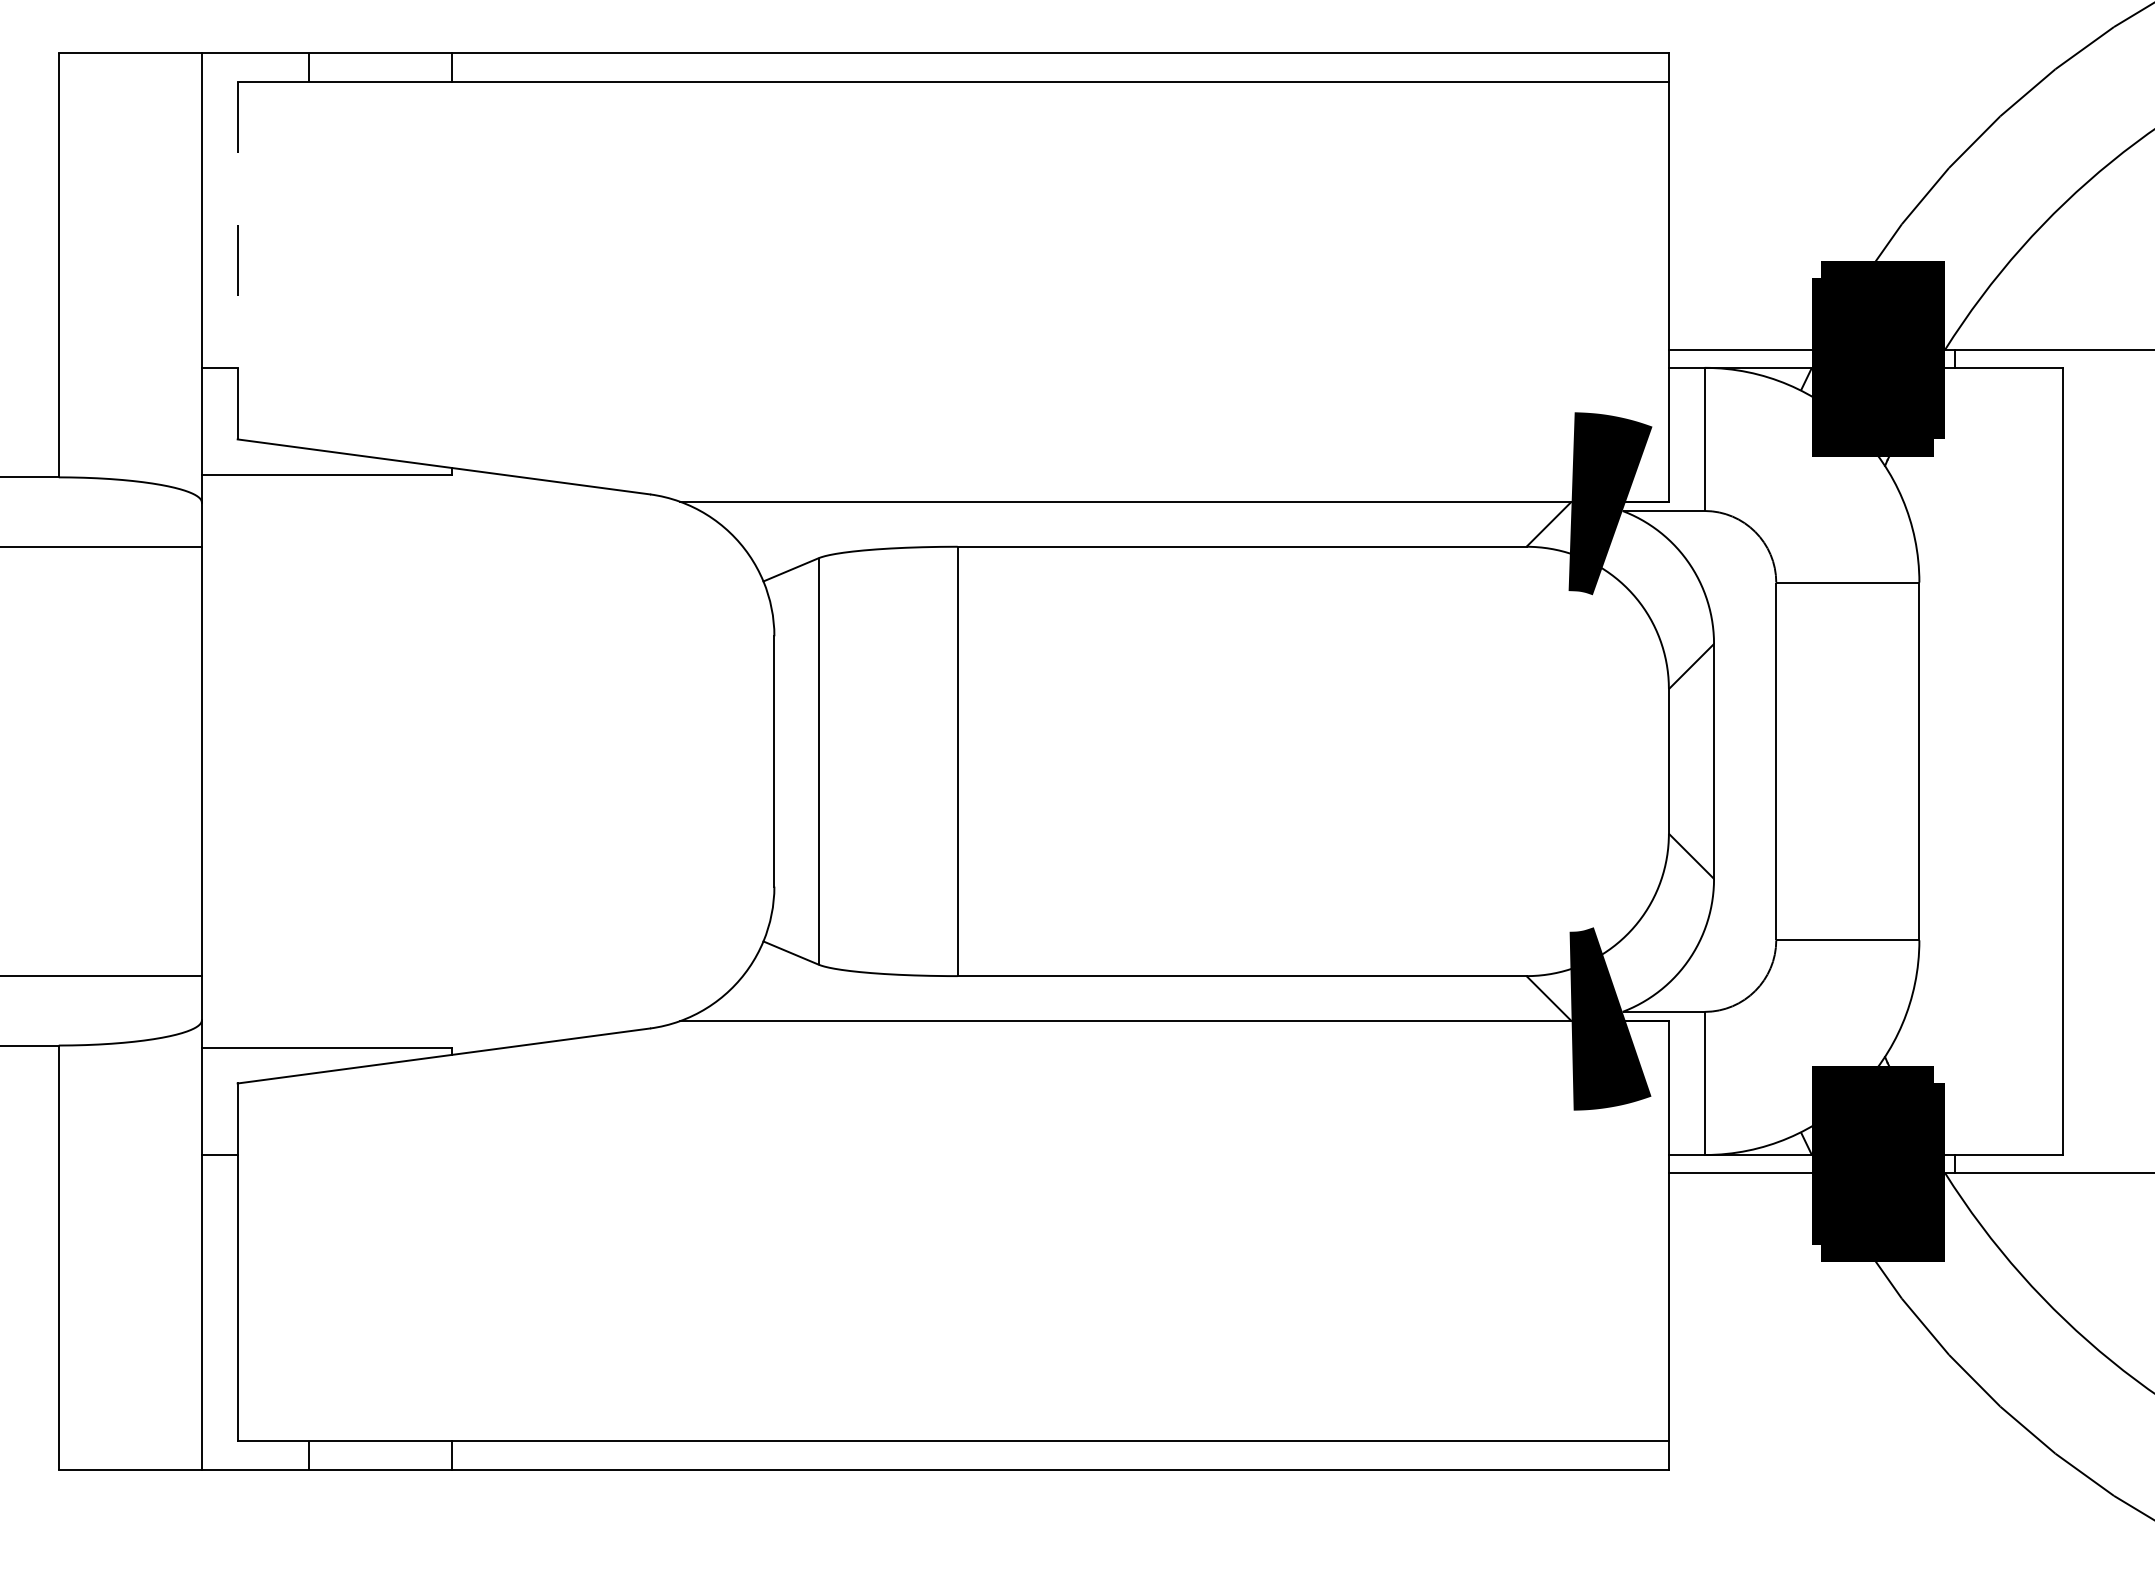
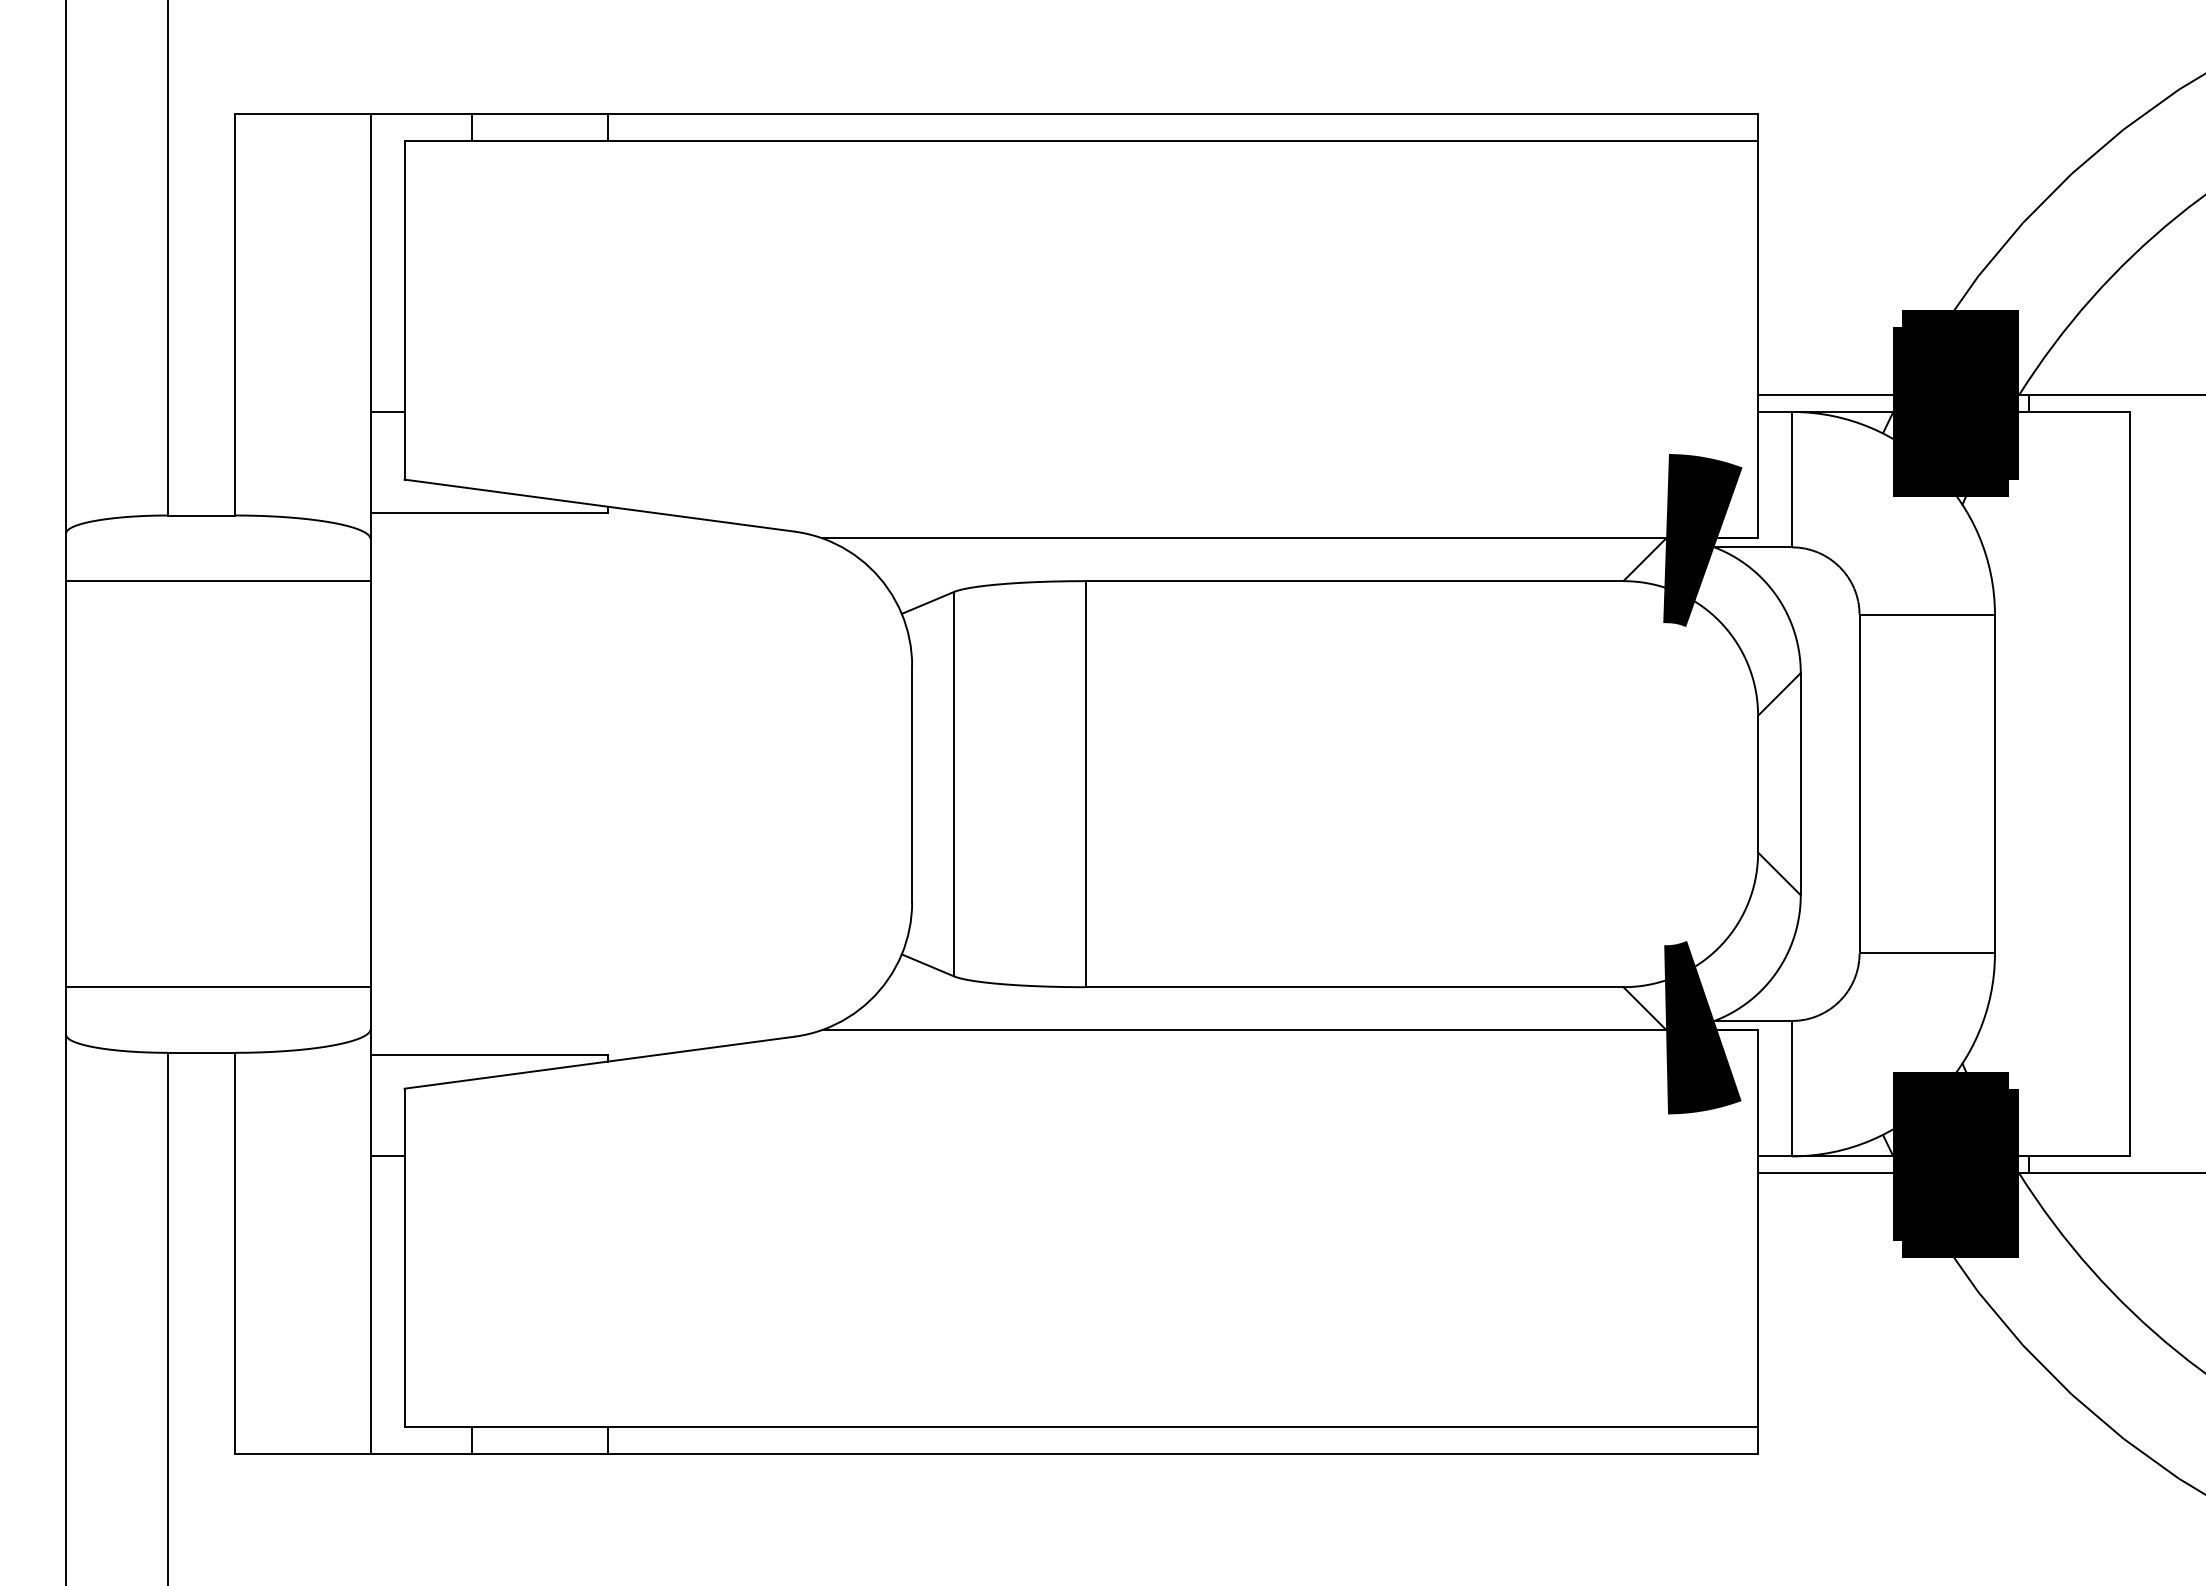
line: (237, 259) -> (404, 309), dashed -> solid

